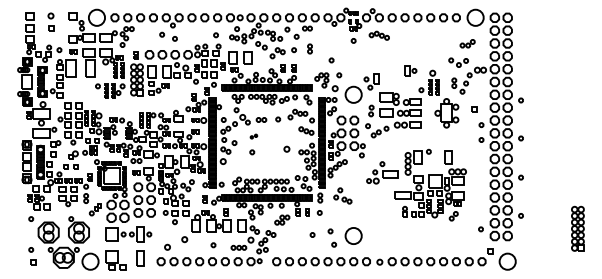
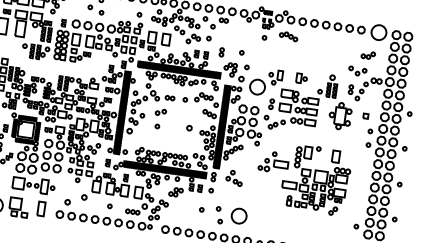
part: (309, 48) -> (221, 51), moved
part: (410, 70) -> (301, 78), moved
part: (253, 136) -> (160, 112), size x1.67

